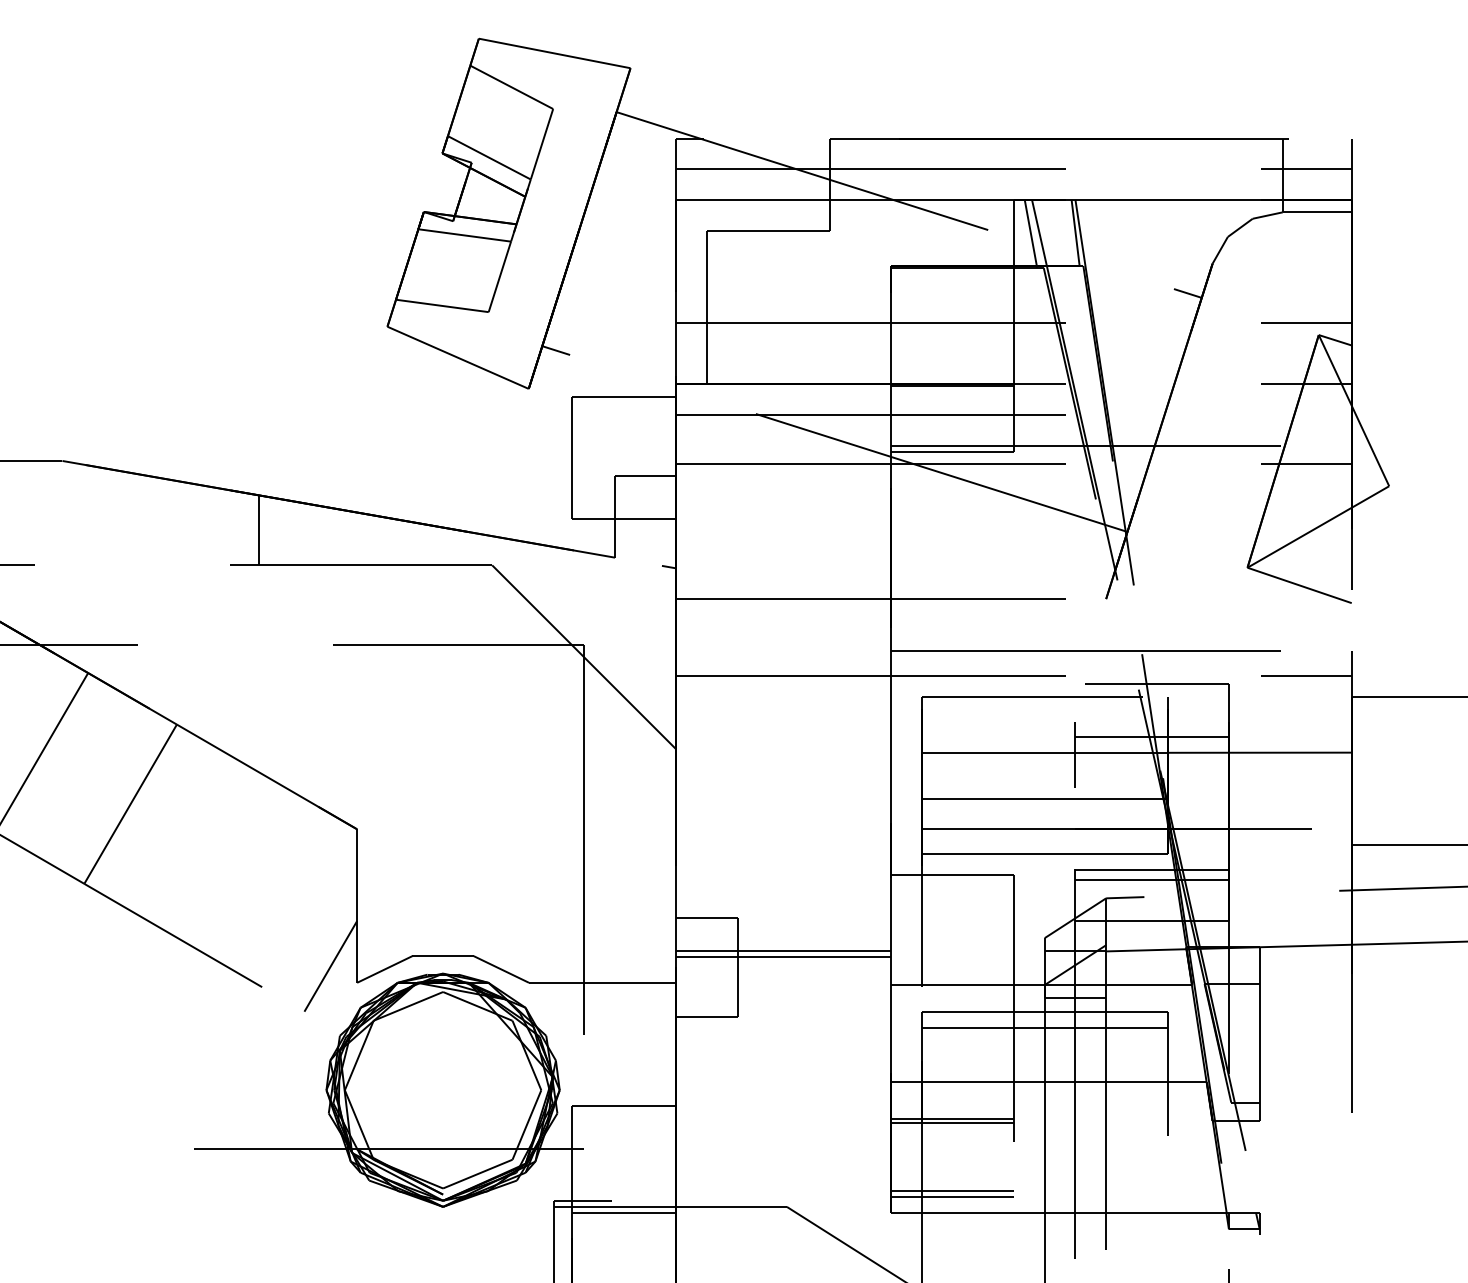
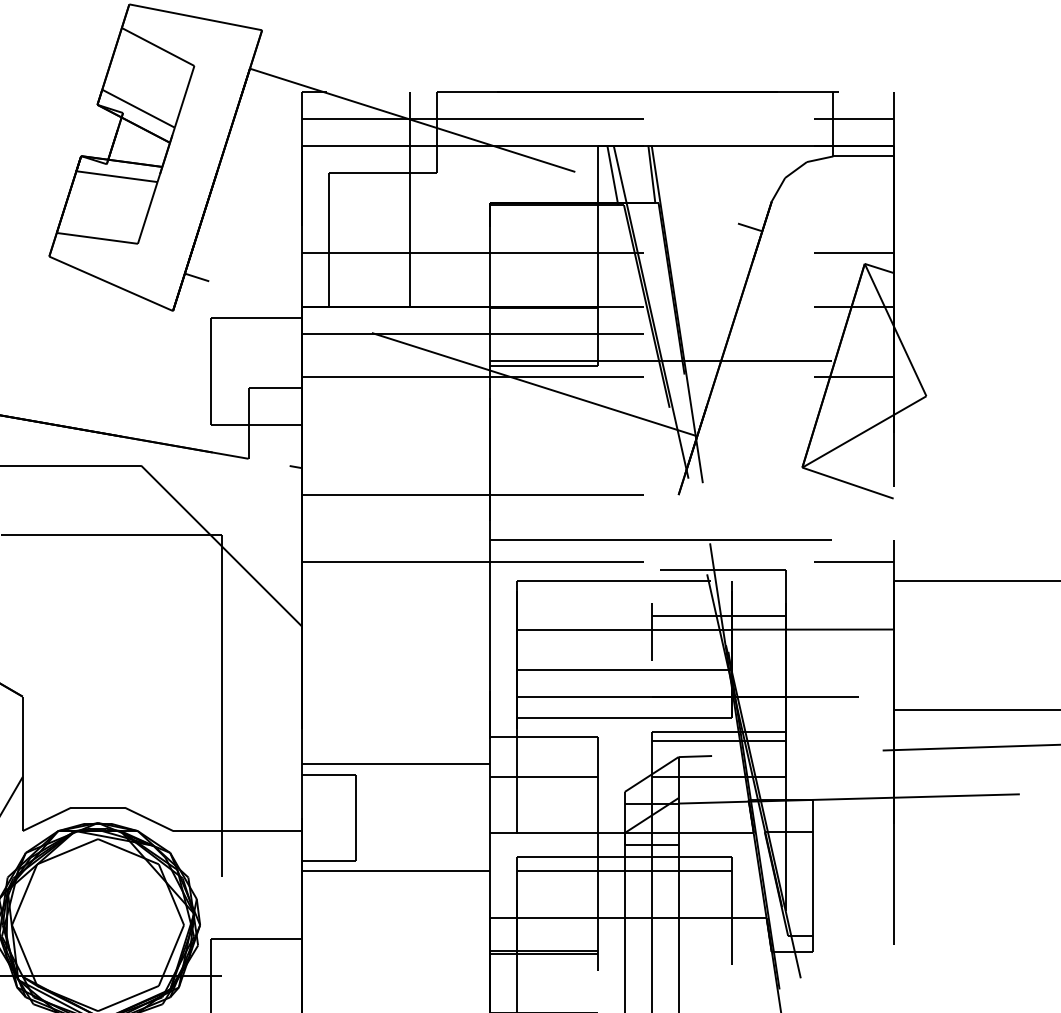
line: (799, 261) -> (410, 199), added
line: (952, 920) -> (544, 776), added
line: (783, 950) -> (396, 871), moved
line: (783, 957) -> (396, 764), moved

